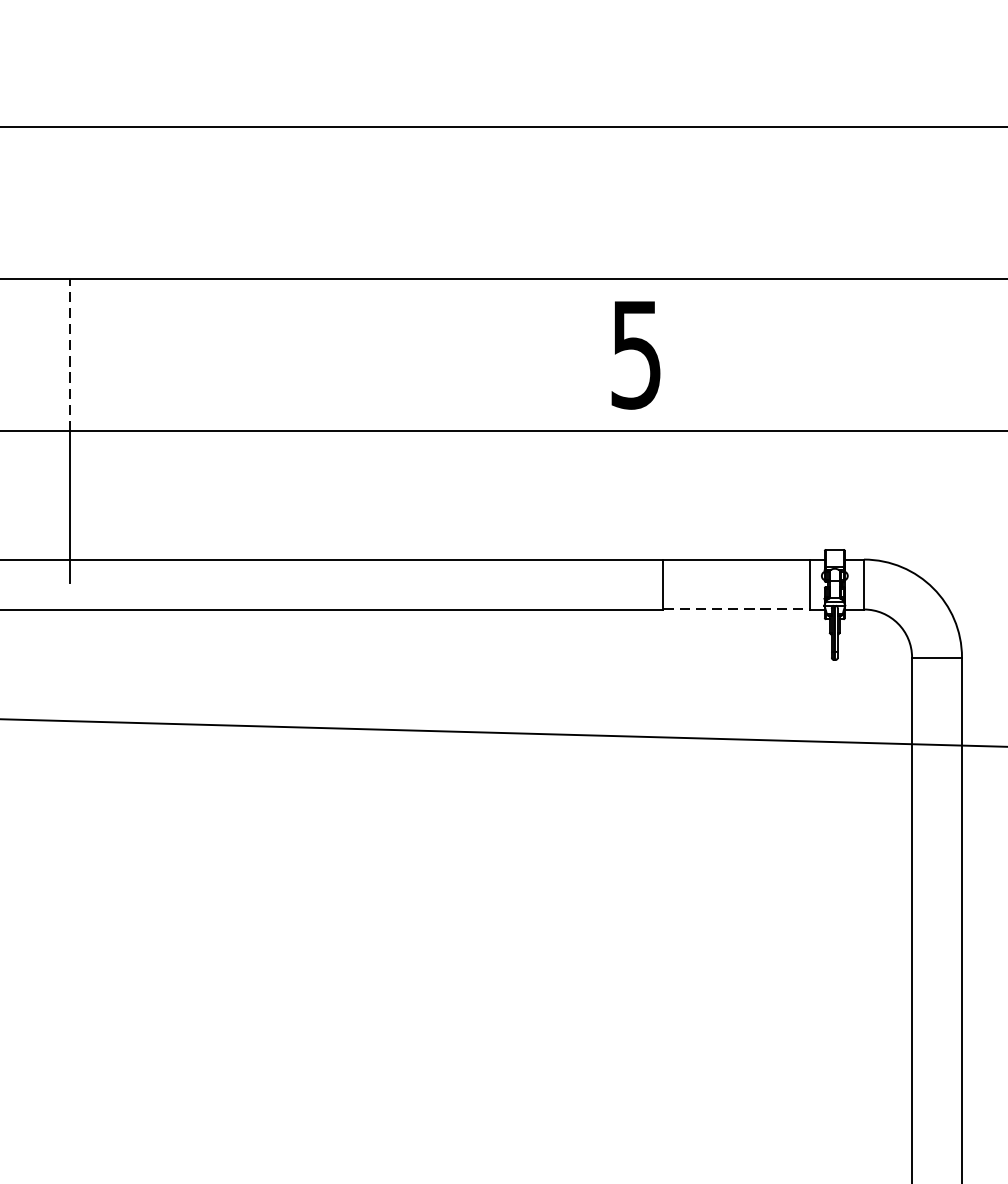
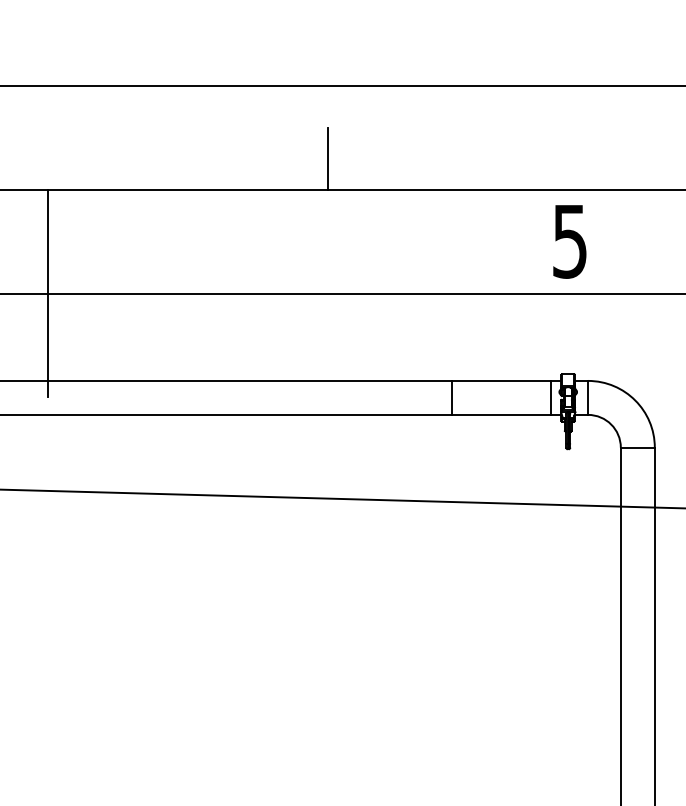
line: (481, 232) -> (327, 158), added
line: (69, 354) -> (47, 241), dashed -> solid
text: (635, 354) -> (569, 241), moved
line: (736, 608) -> (501, 414), dashed -> solid

